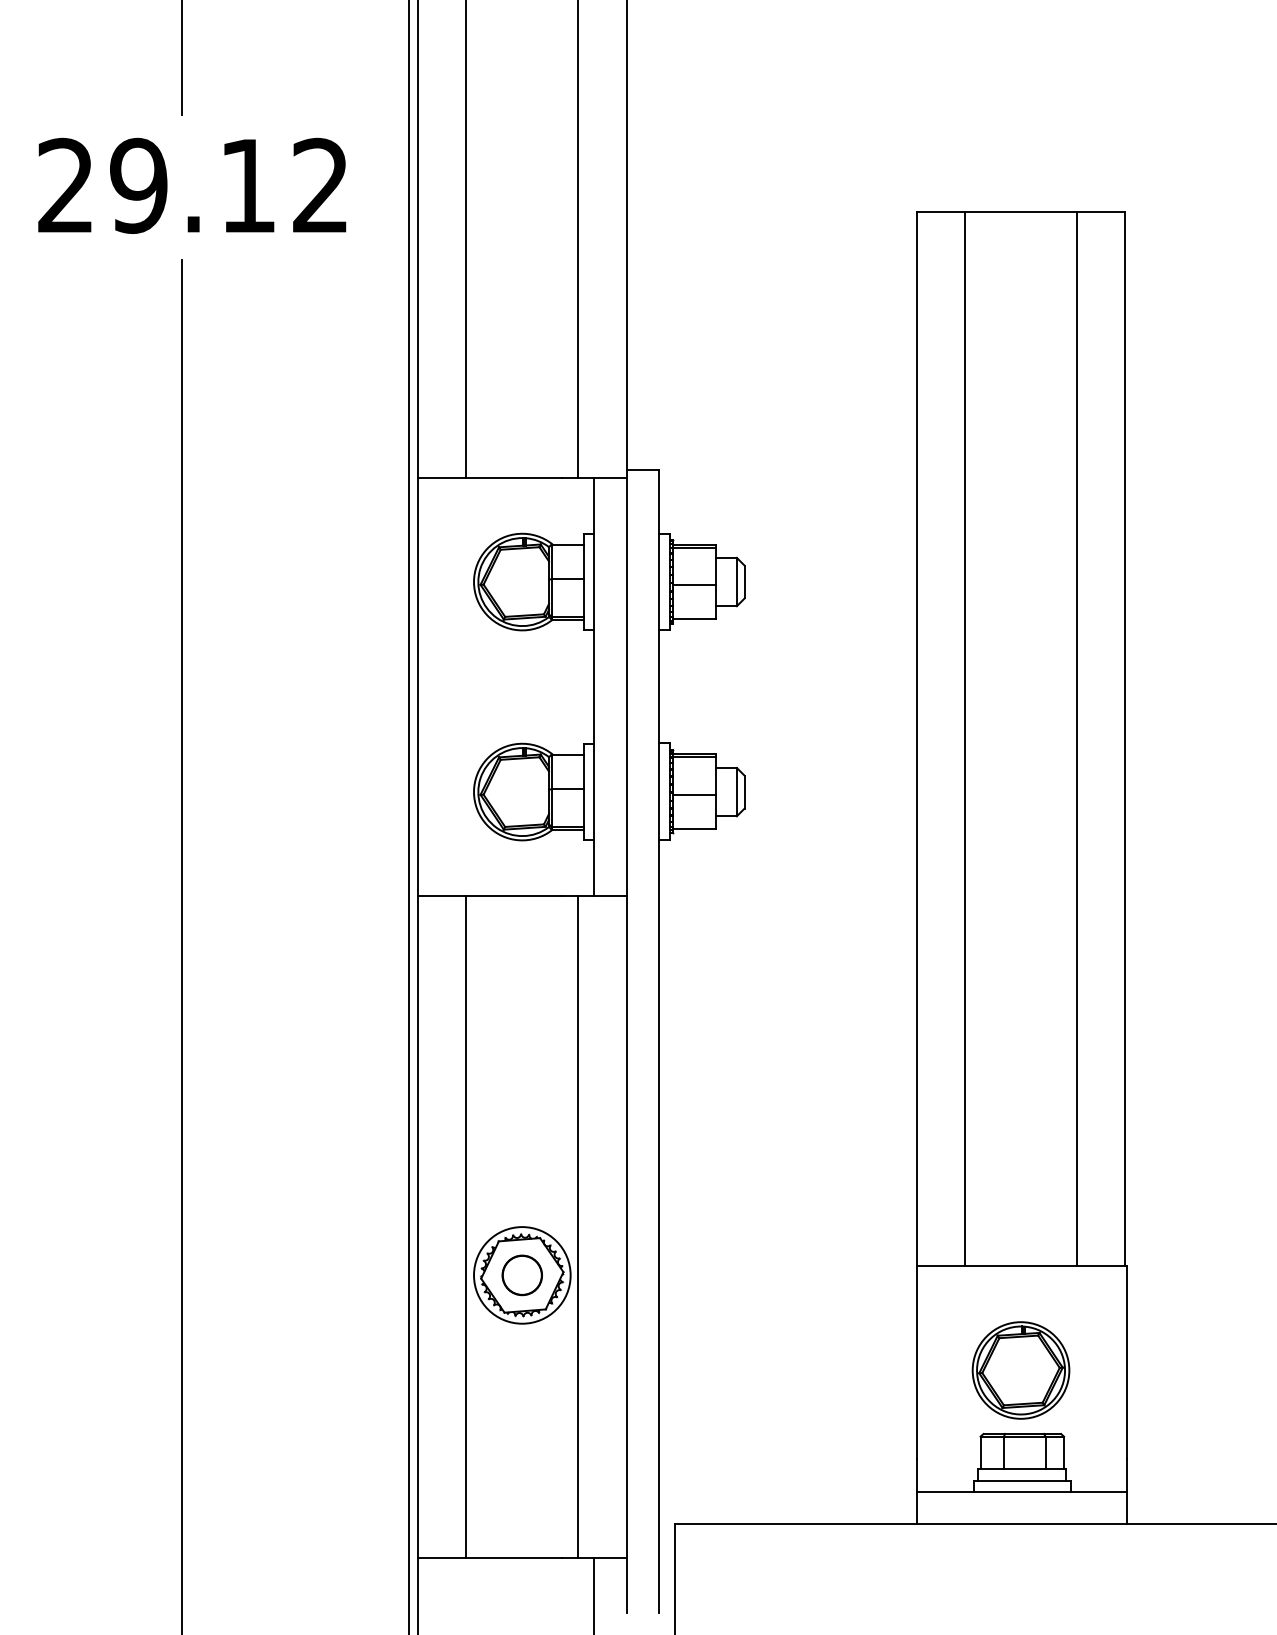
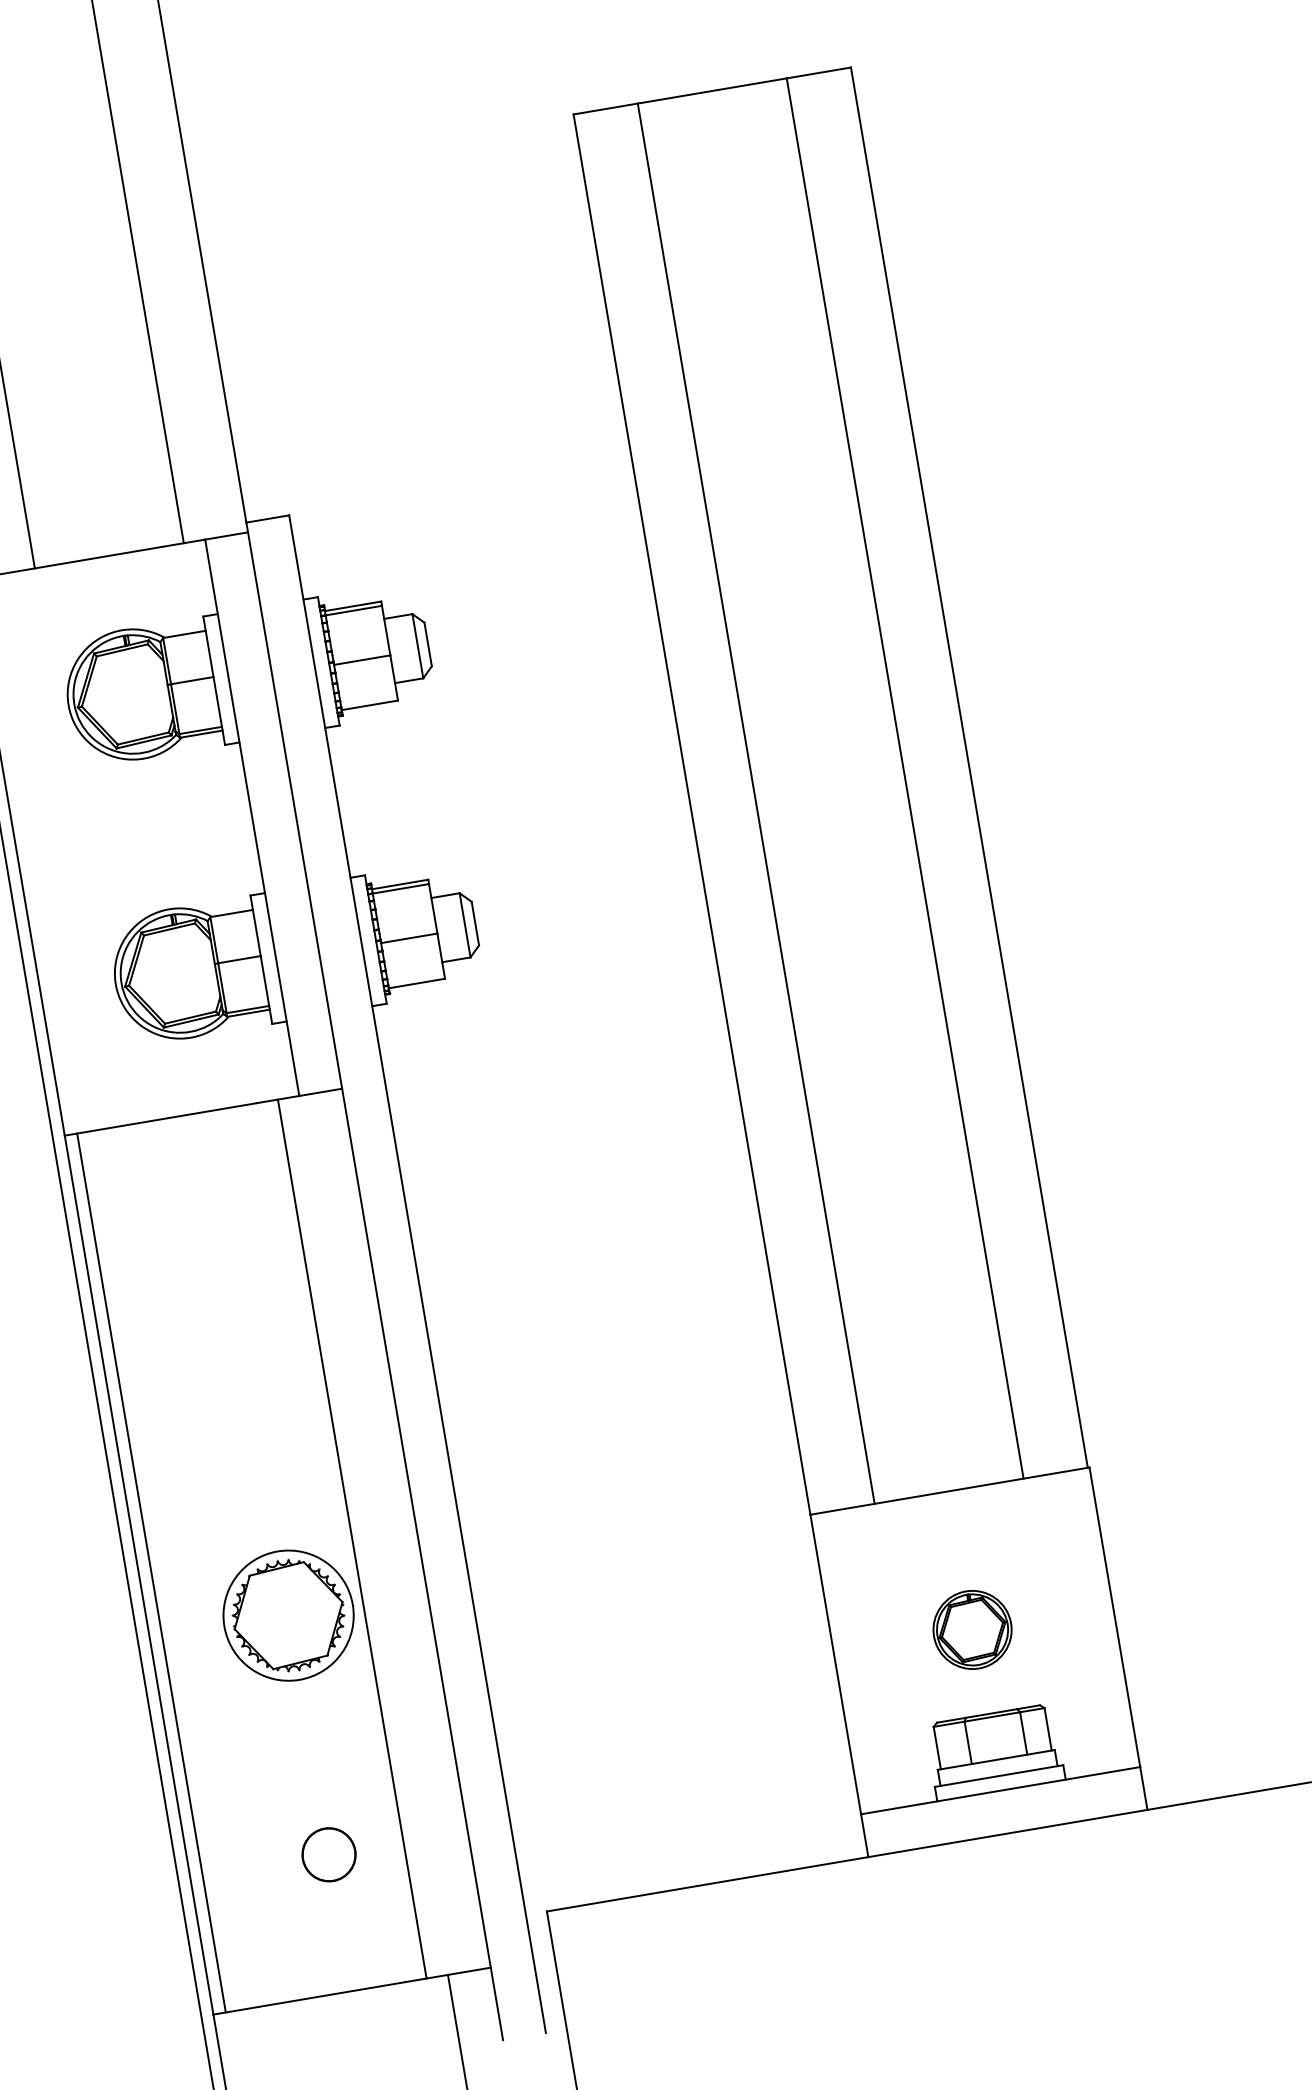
line: (466, 1227) -> (151, 1573), moved
part: (521, 1275) -> (327, 1855), moved
part: (1020, 1370) -> (971, 1630), size x0.6

